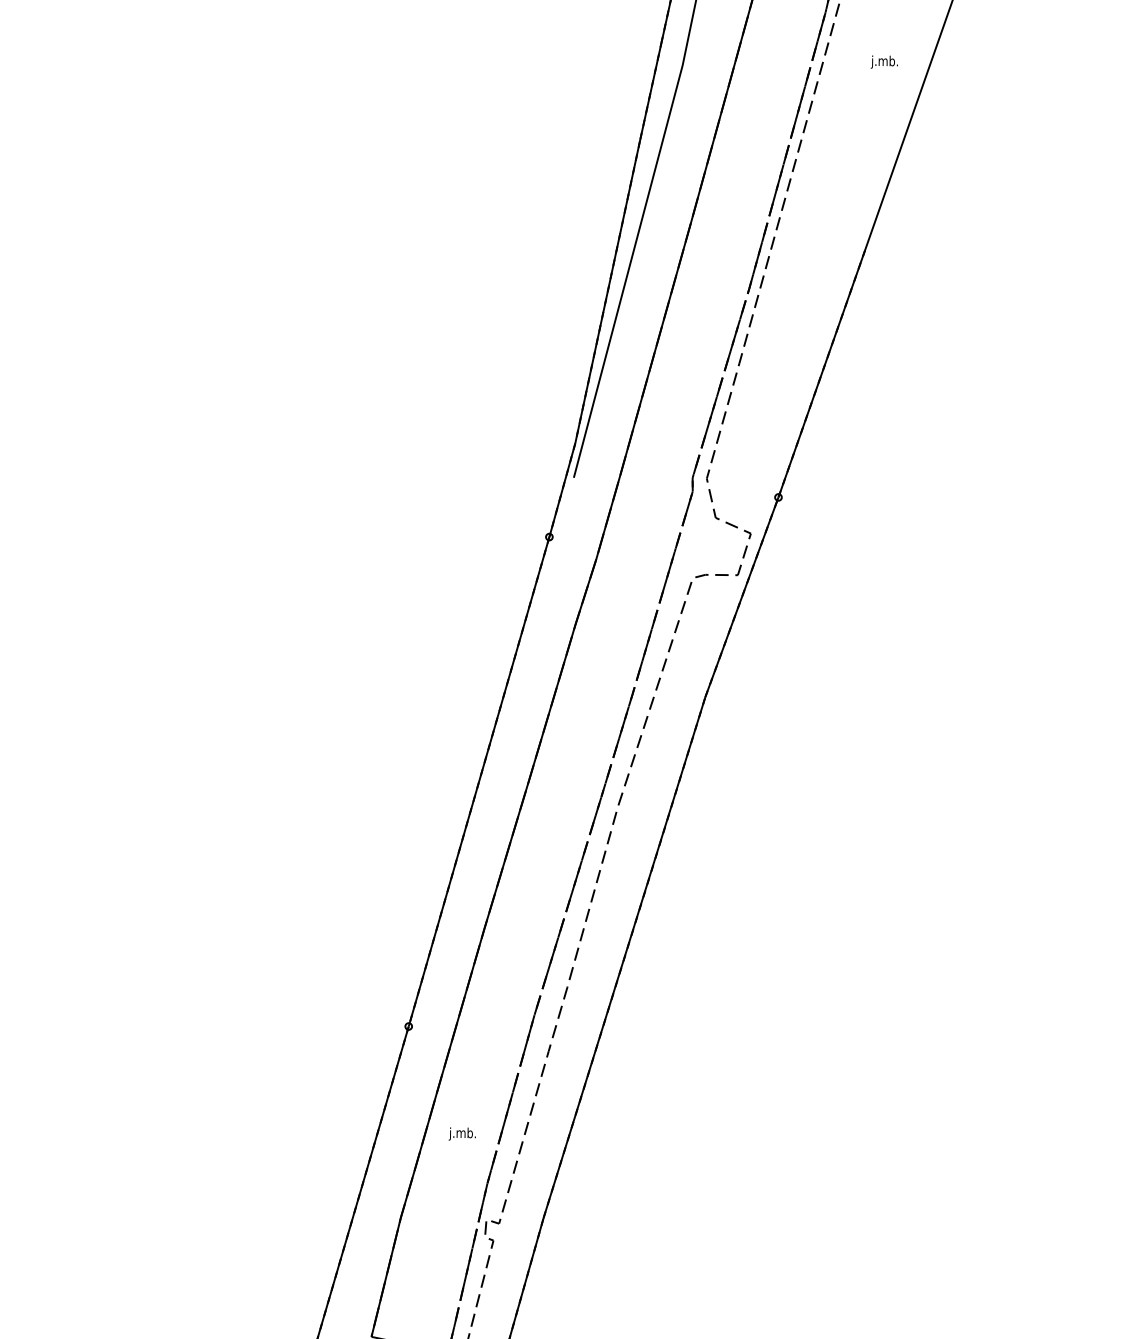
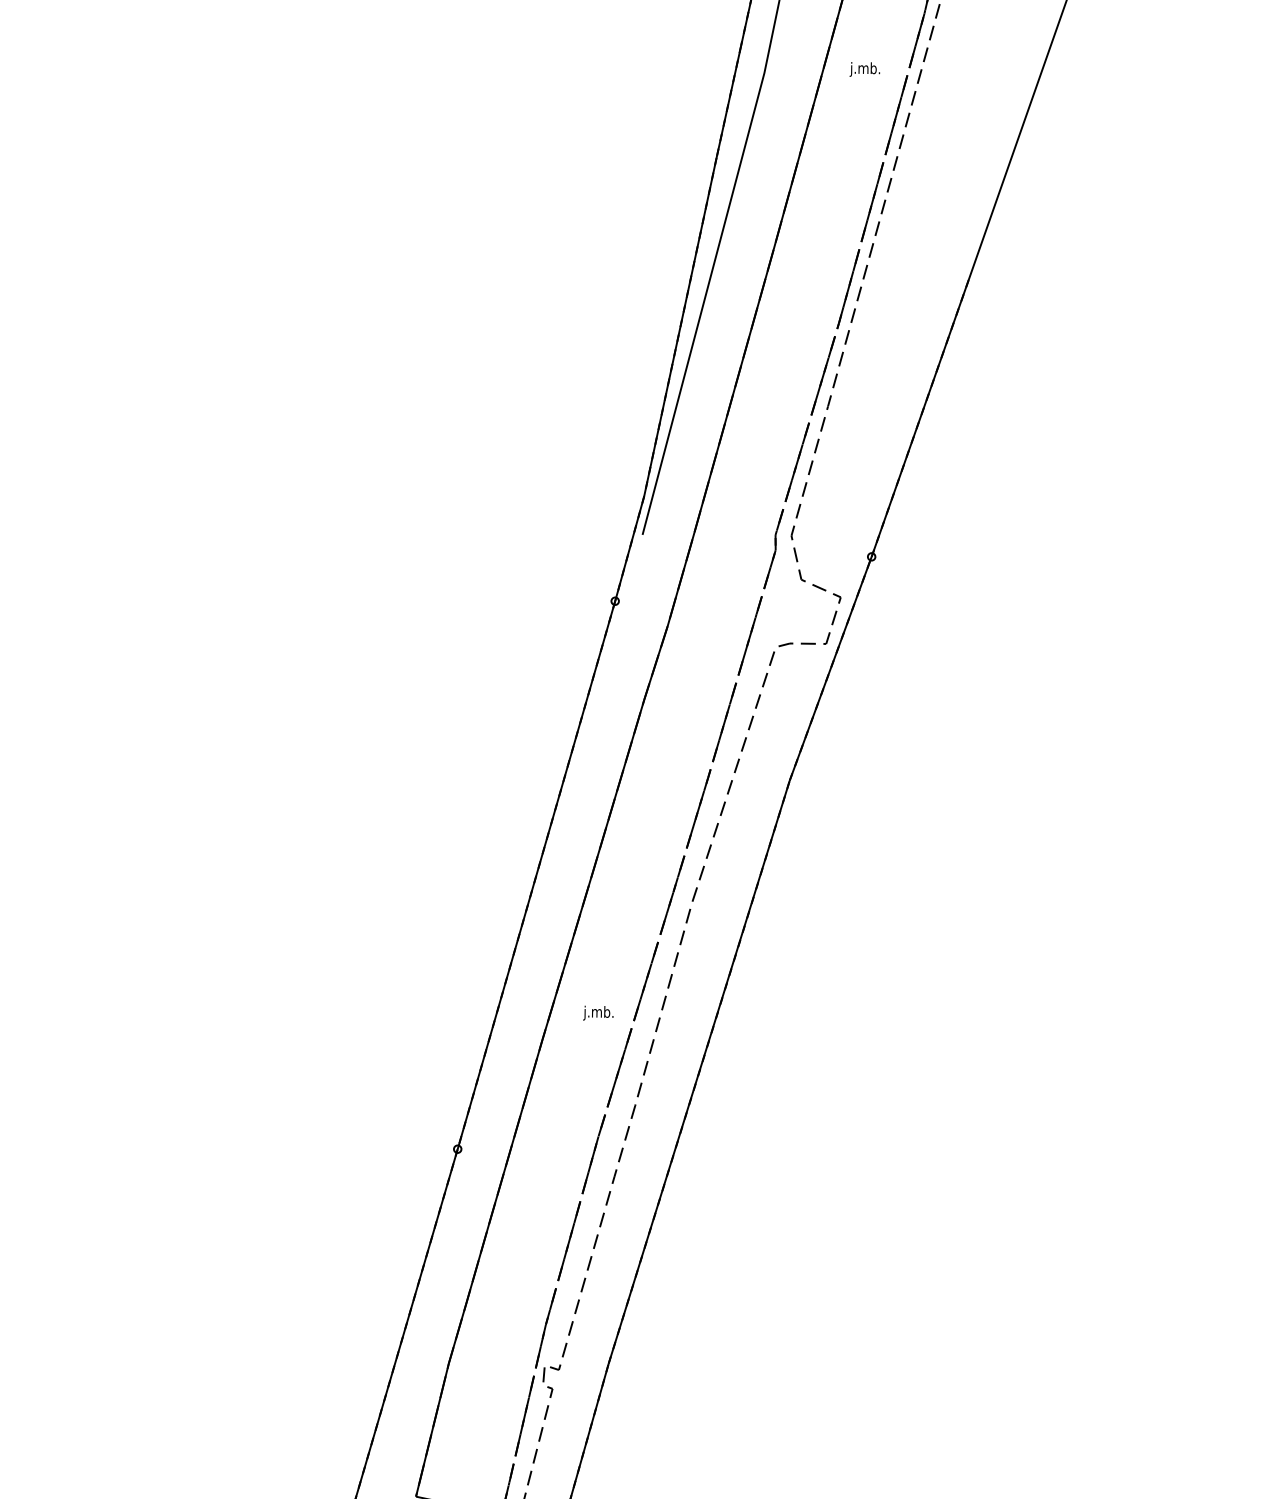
text: (883, 61) -> (863, 68), moved
text: (461, 1133) -> (597, 1012), moved

